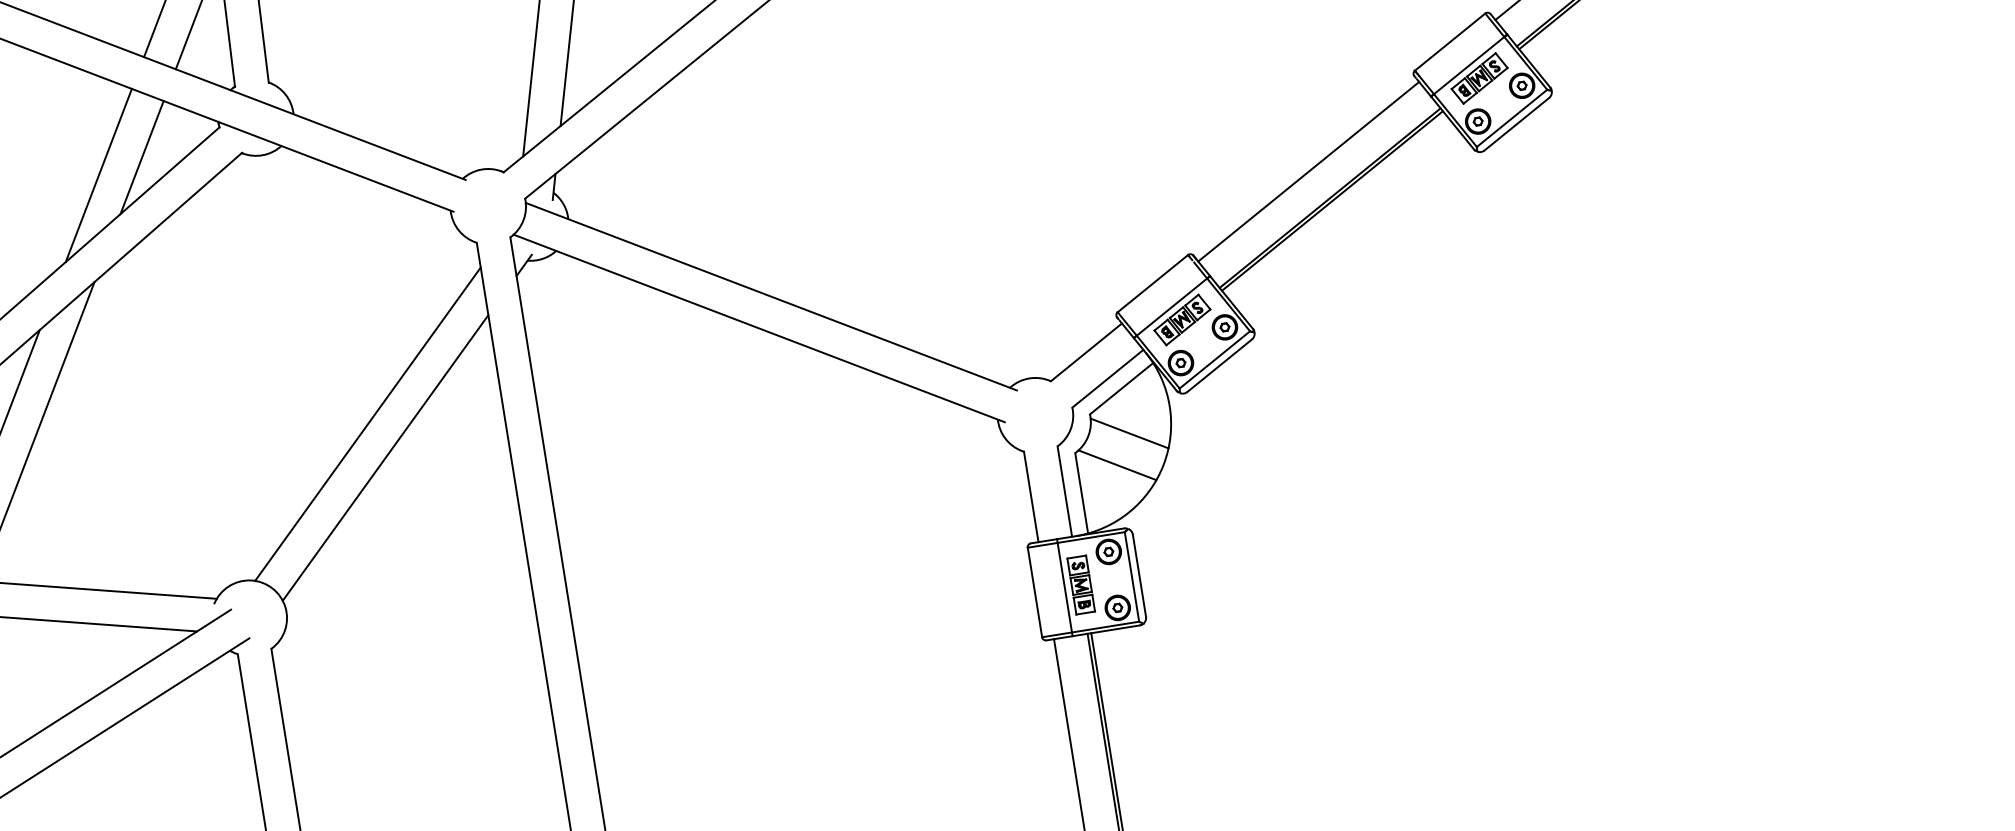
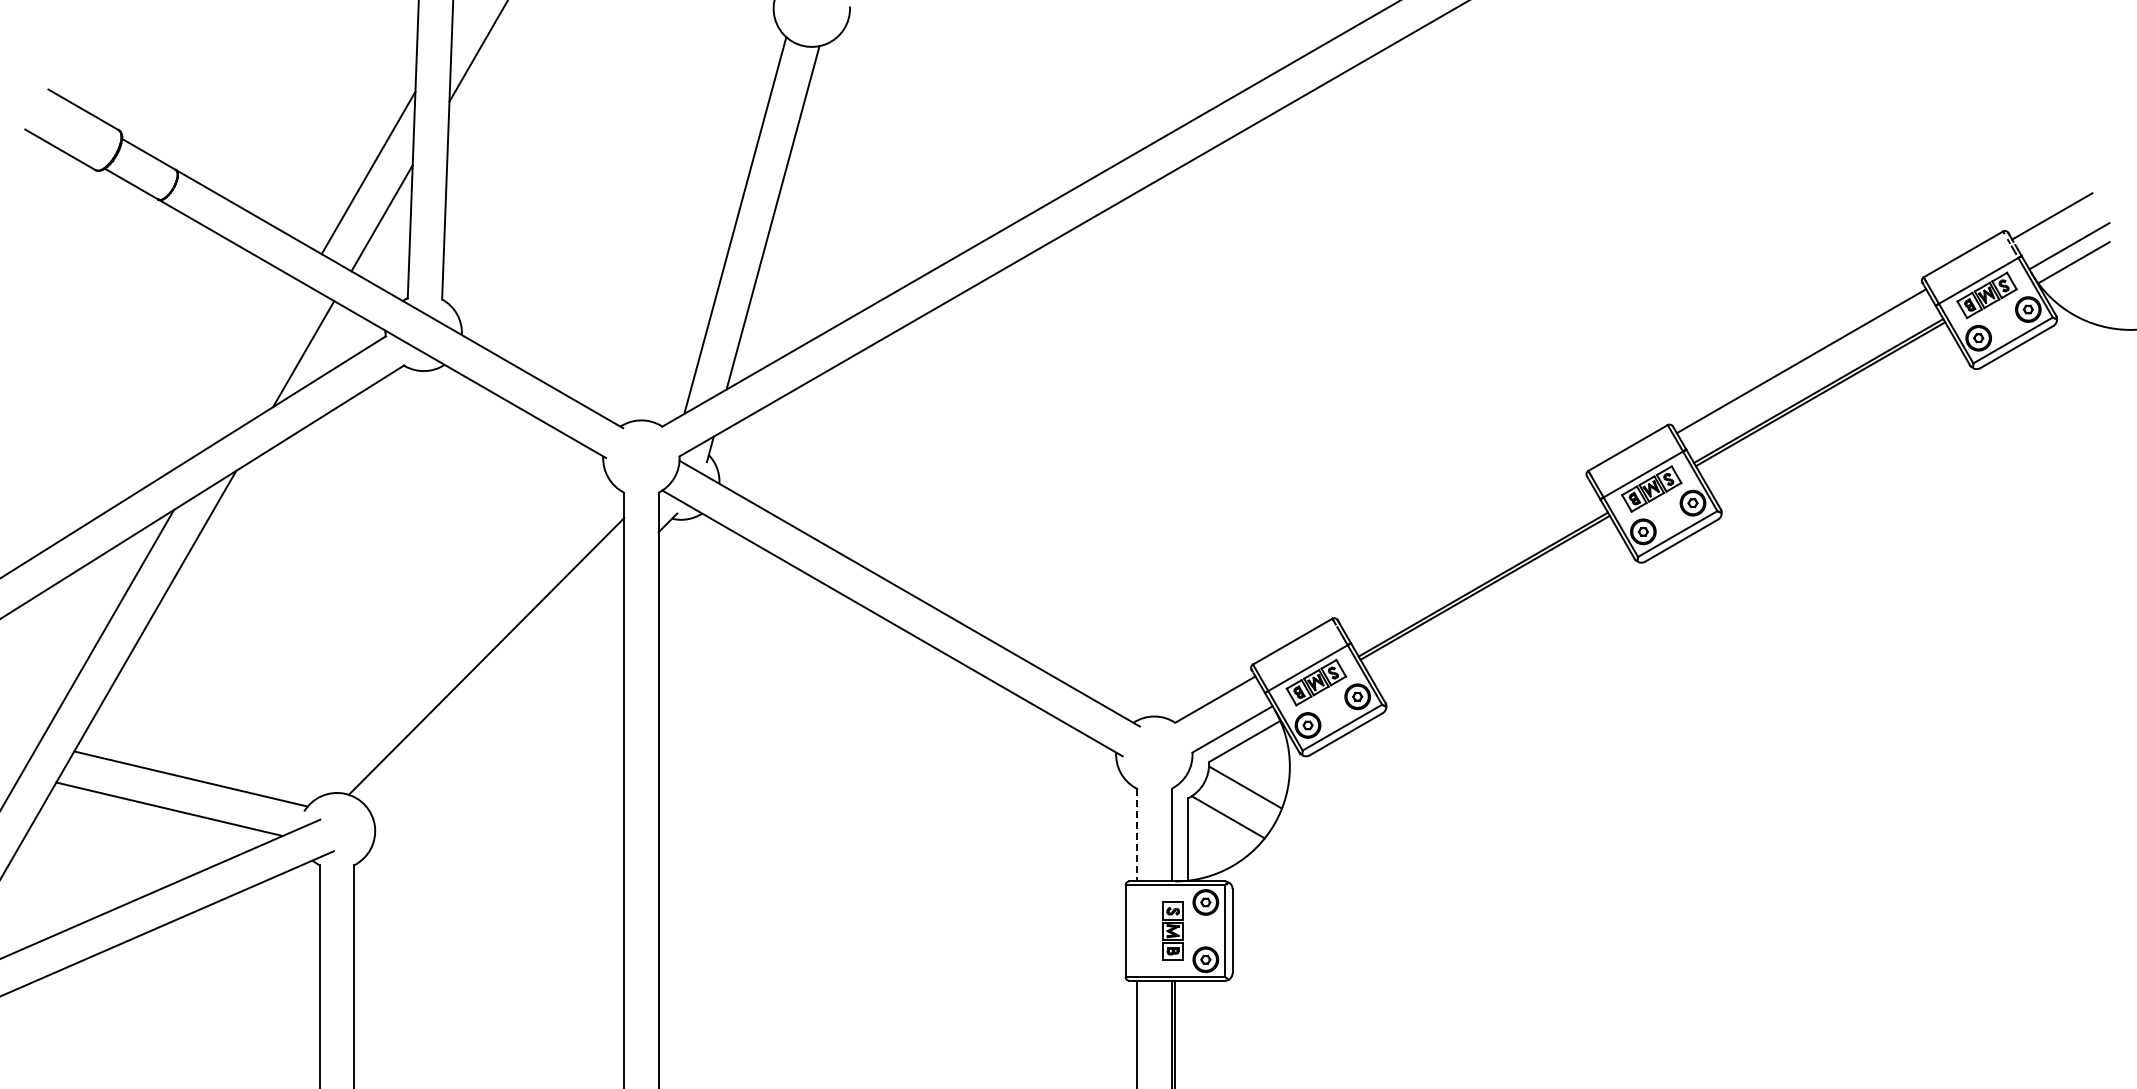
line: (1307, 171) -> (1465, 554), removed
line: (98, 174) -> (257, 364), removed
line: (385, 457) -> (498, 692), removed
line: (1031, 497) -> (1137, 835), solid -> dashed
line: (1065, 587) -> (1156, 930), removed

